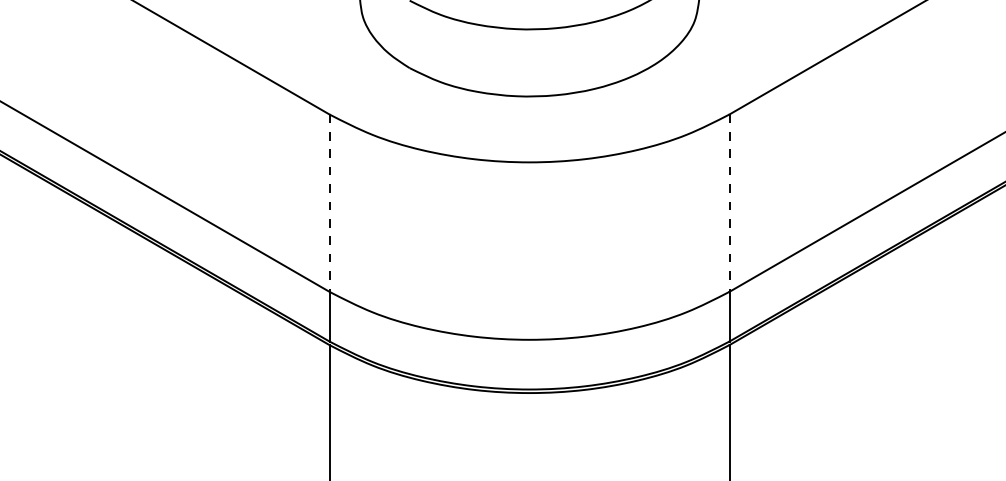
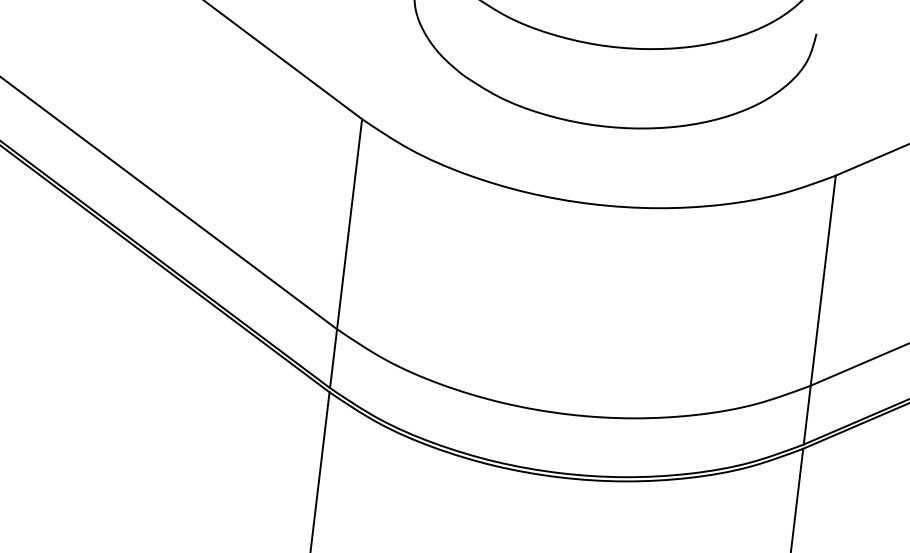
line: (329, 203) -> (349, 224), dashed -> solid
line: (729, 203) -> (823, 281), dashed -> solid

